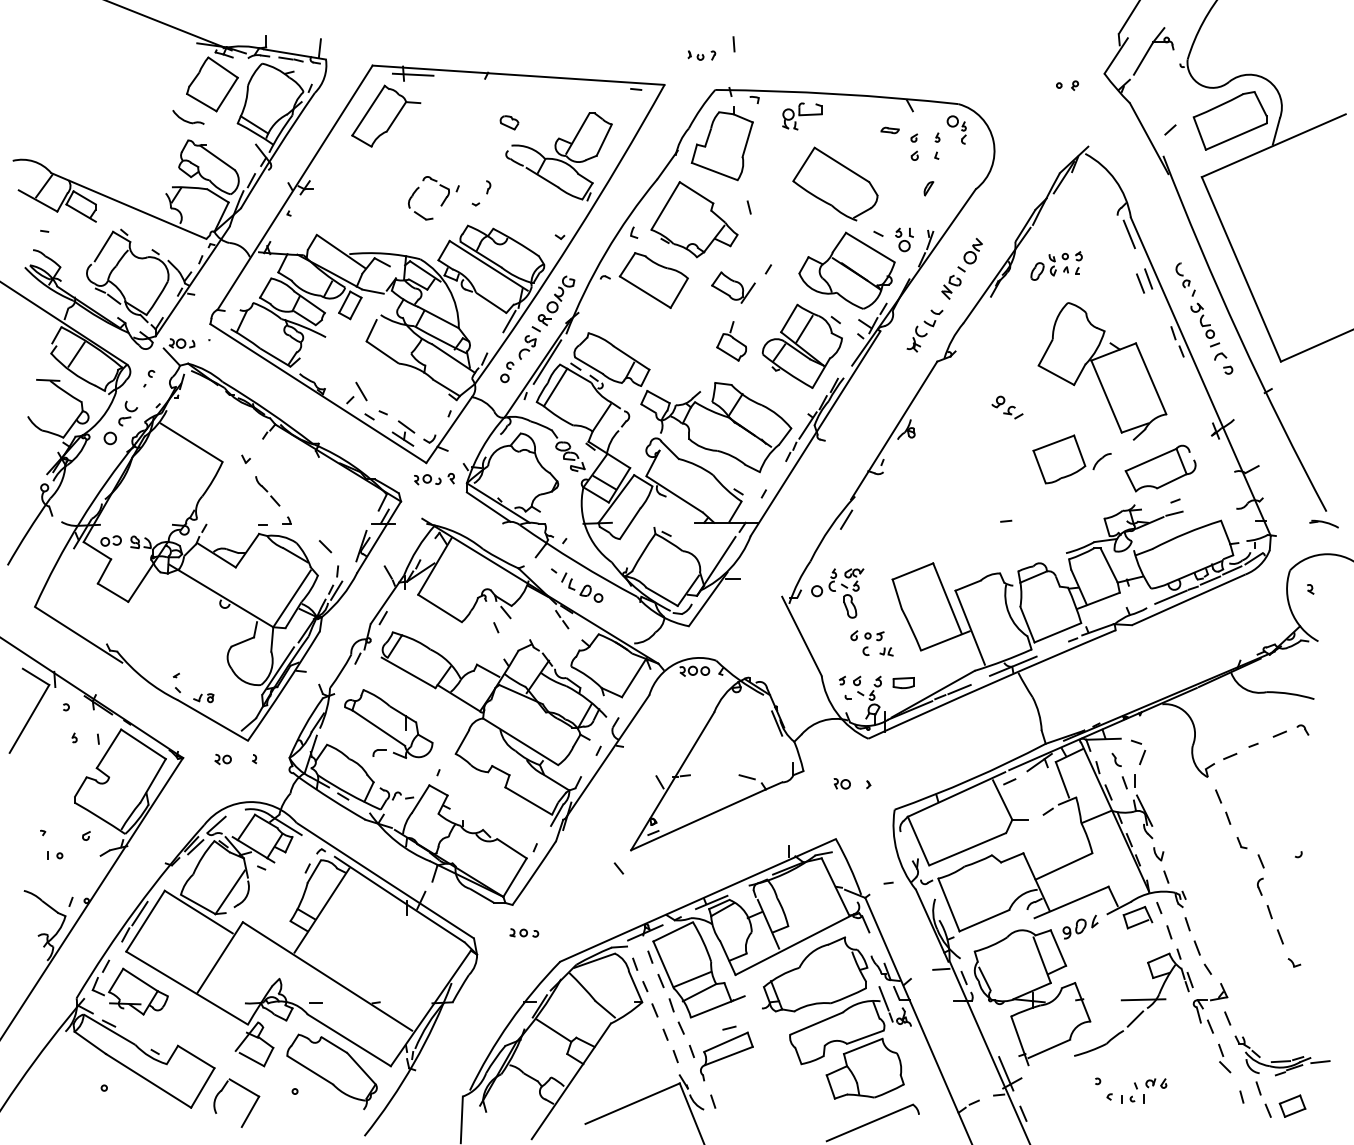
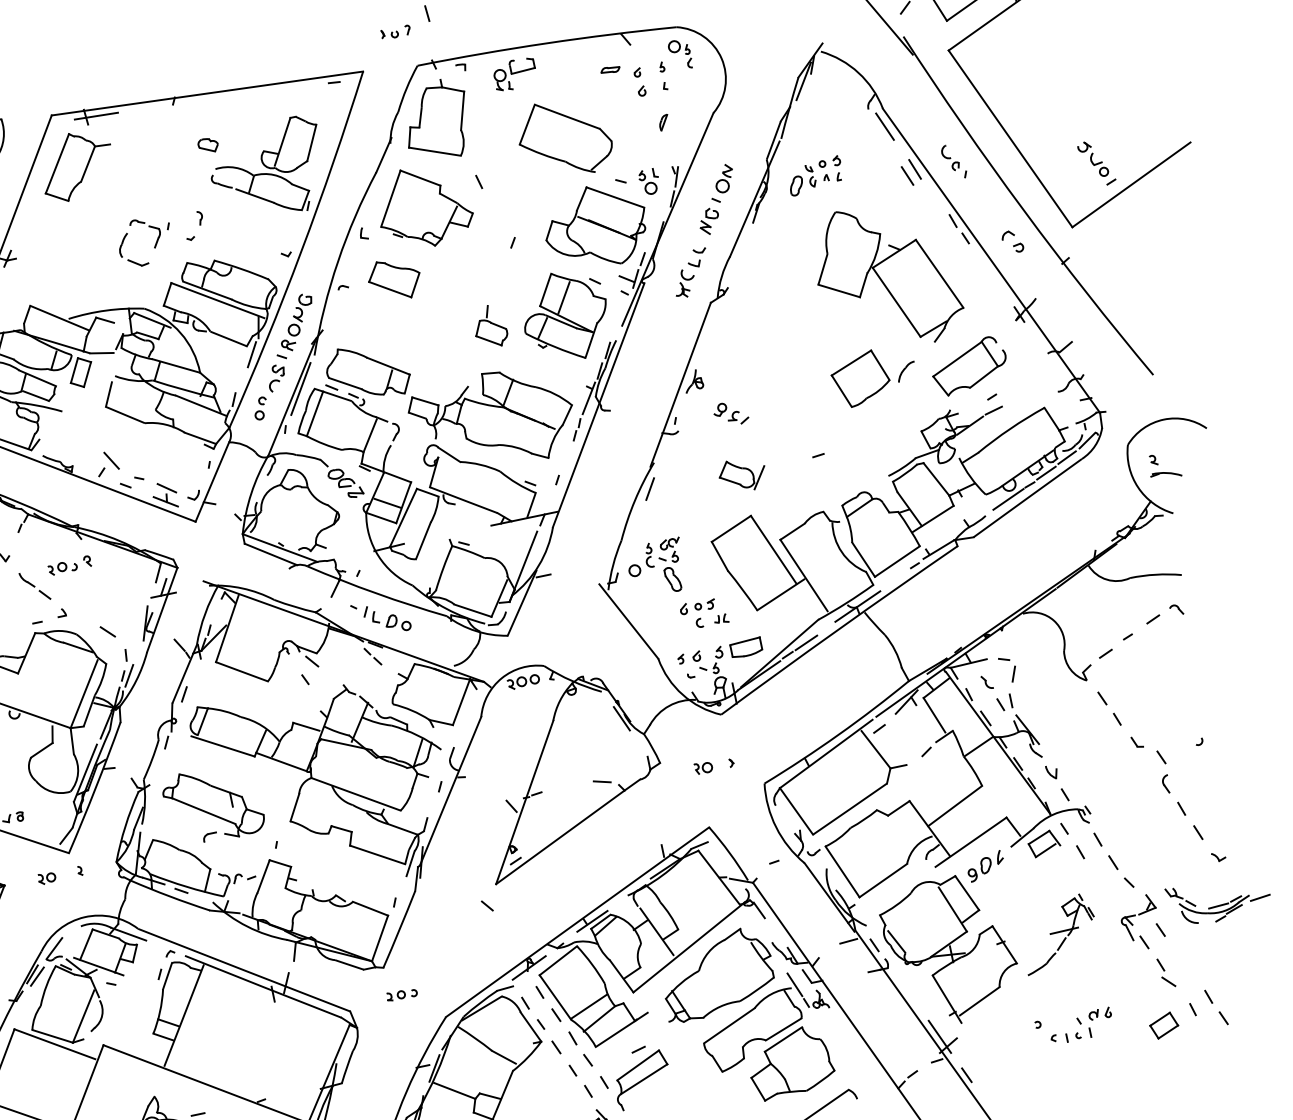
part: (653, 280) -> (394, 279), size x0.7
part: (733, 287) -> (742, 474), moved
part: (1205, 324) -> (1096, 162), moved
part: (1007, 407) -> (730, 413), moved
part: (434, 479) -> (69, 566), moved
part: (1323, 523) -> (1165, 474), moved
part: (903, 683) -> (746, 648), size x1.4
part: (1133, 1002) -> (1058, 933), size x0.6
part: (1282, 1055) -> (1218, 899), moved
part: (1292, 1105) -> (1163, 1024), moved

